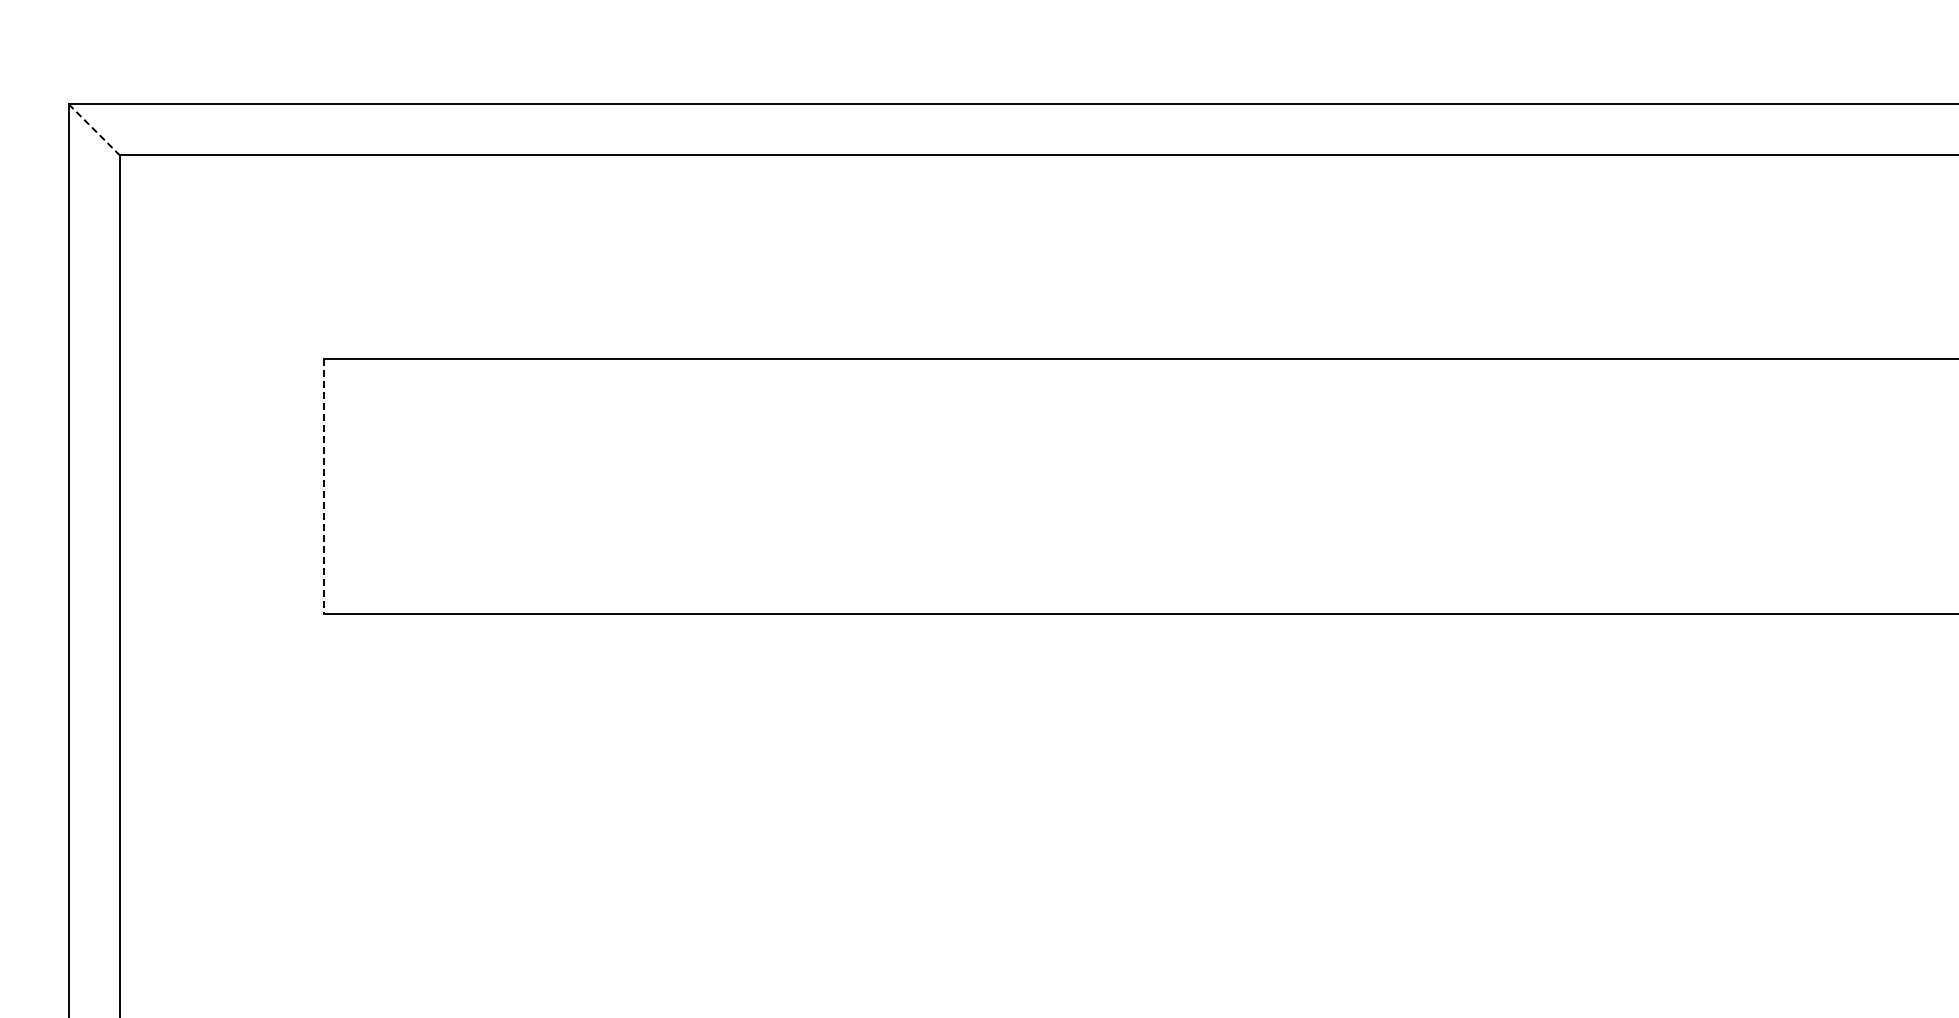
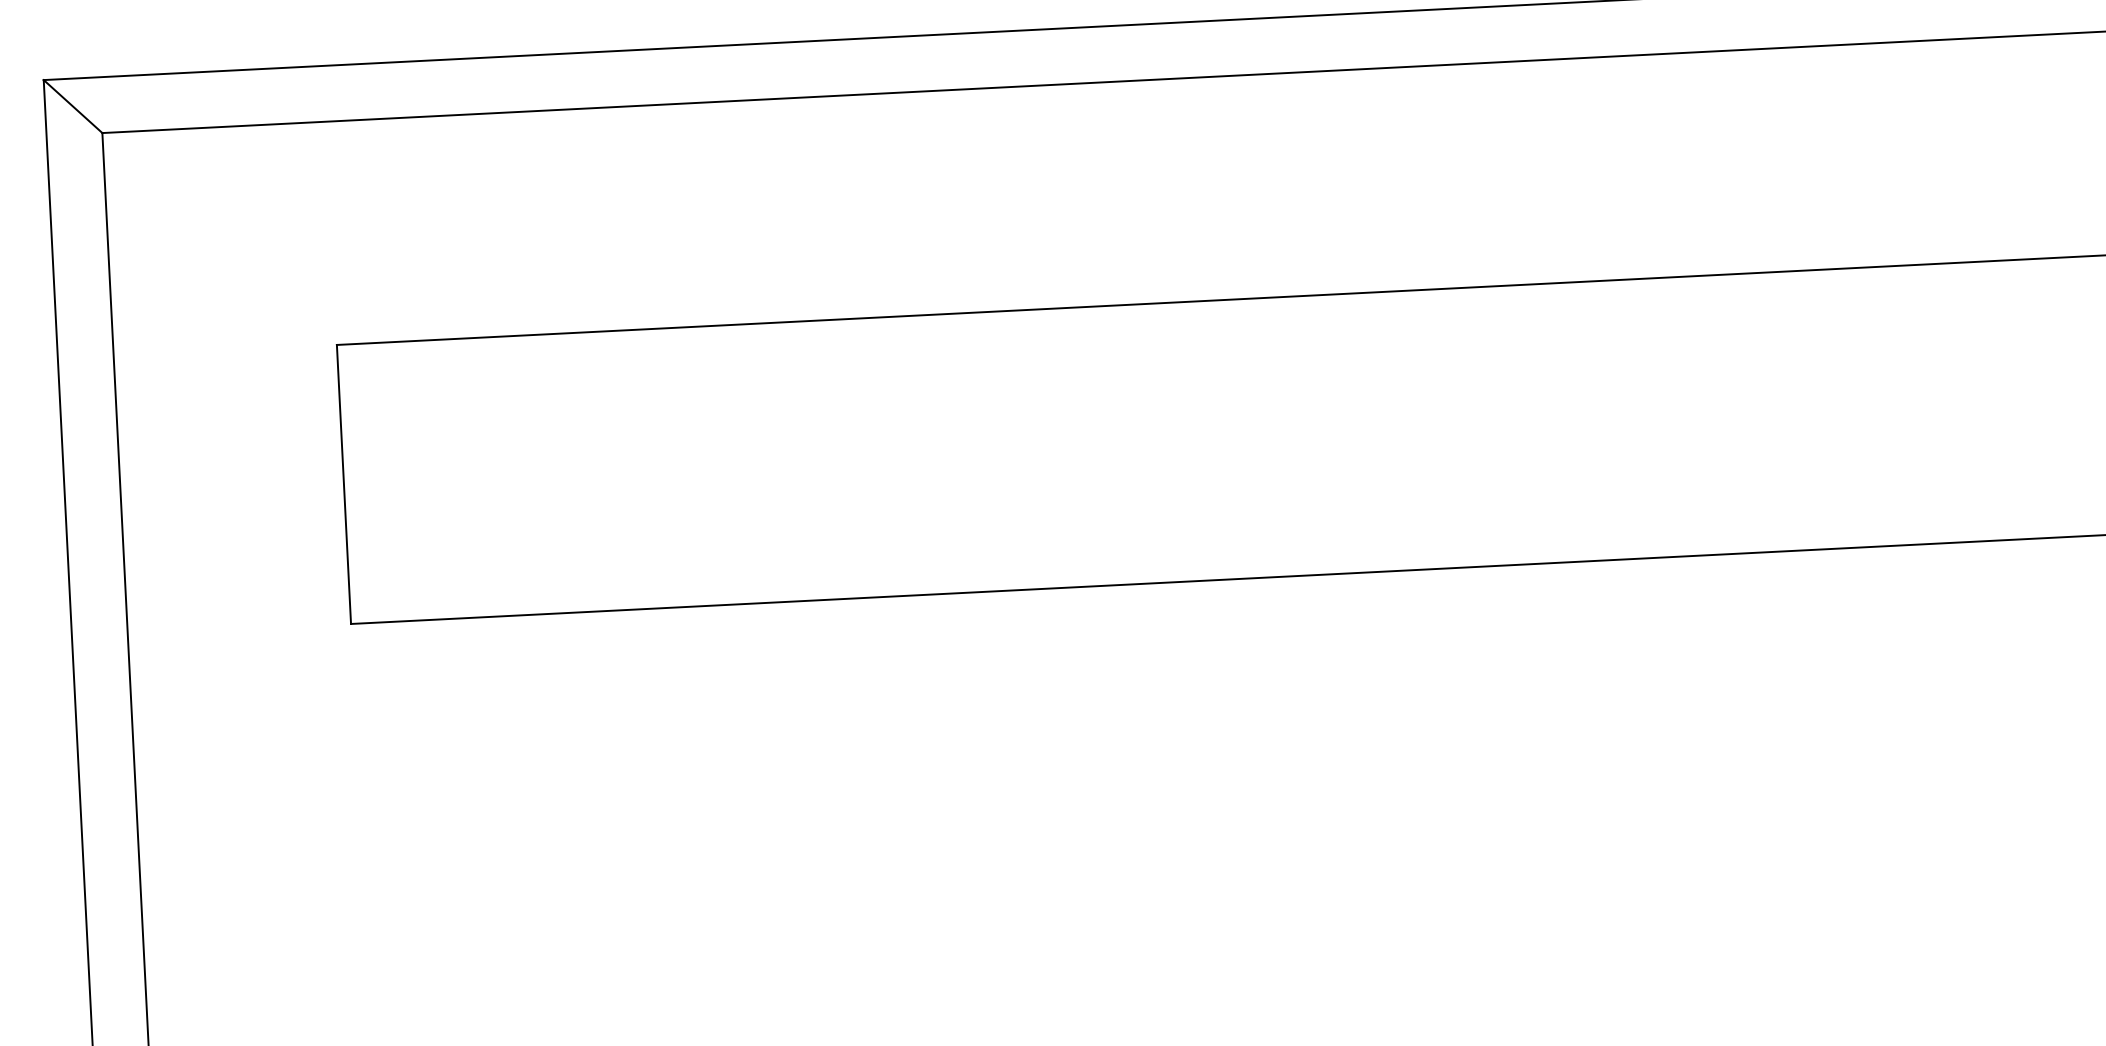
line: (94, 130) -> (73, 107), dashed -> solid
line: (323, 487) -> (343, 485), dashed -> solid

